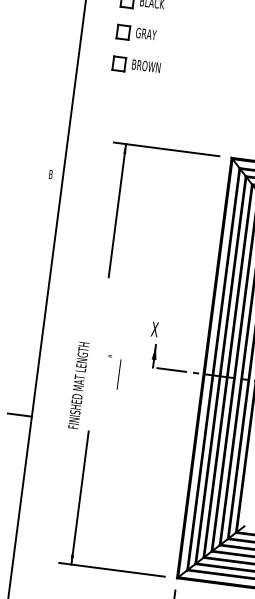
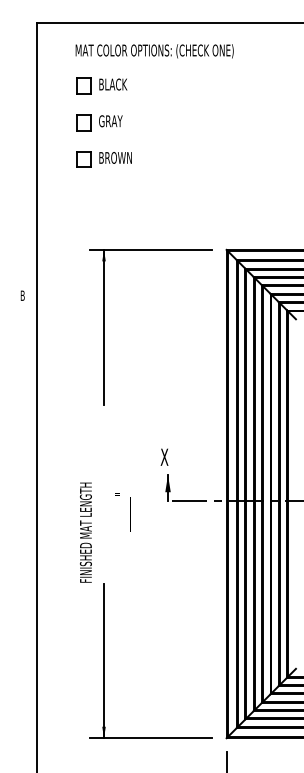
line: (19, 415) -> (22, 575), removed

